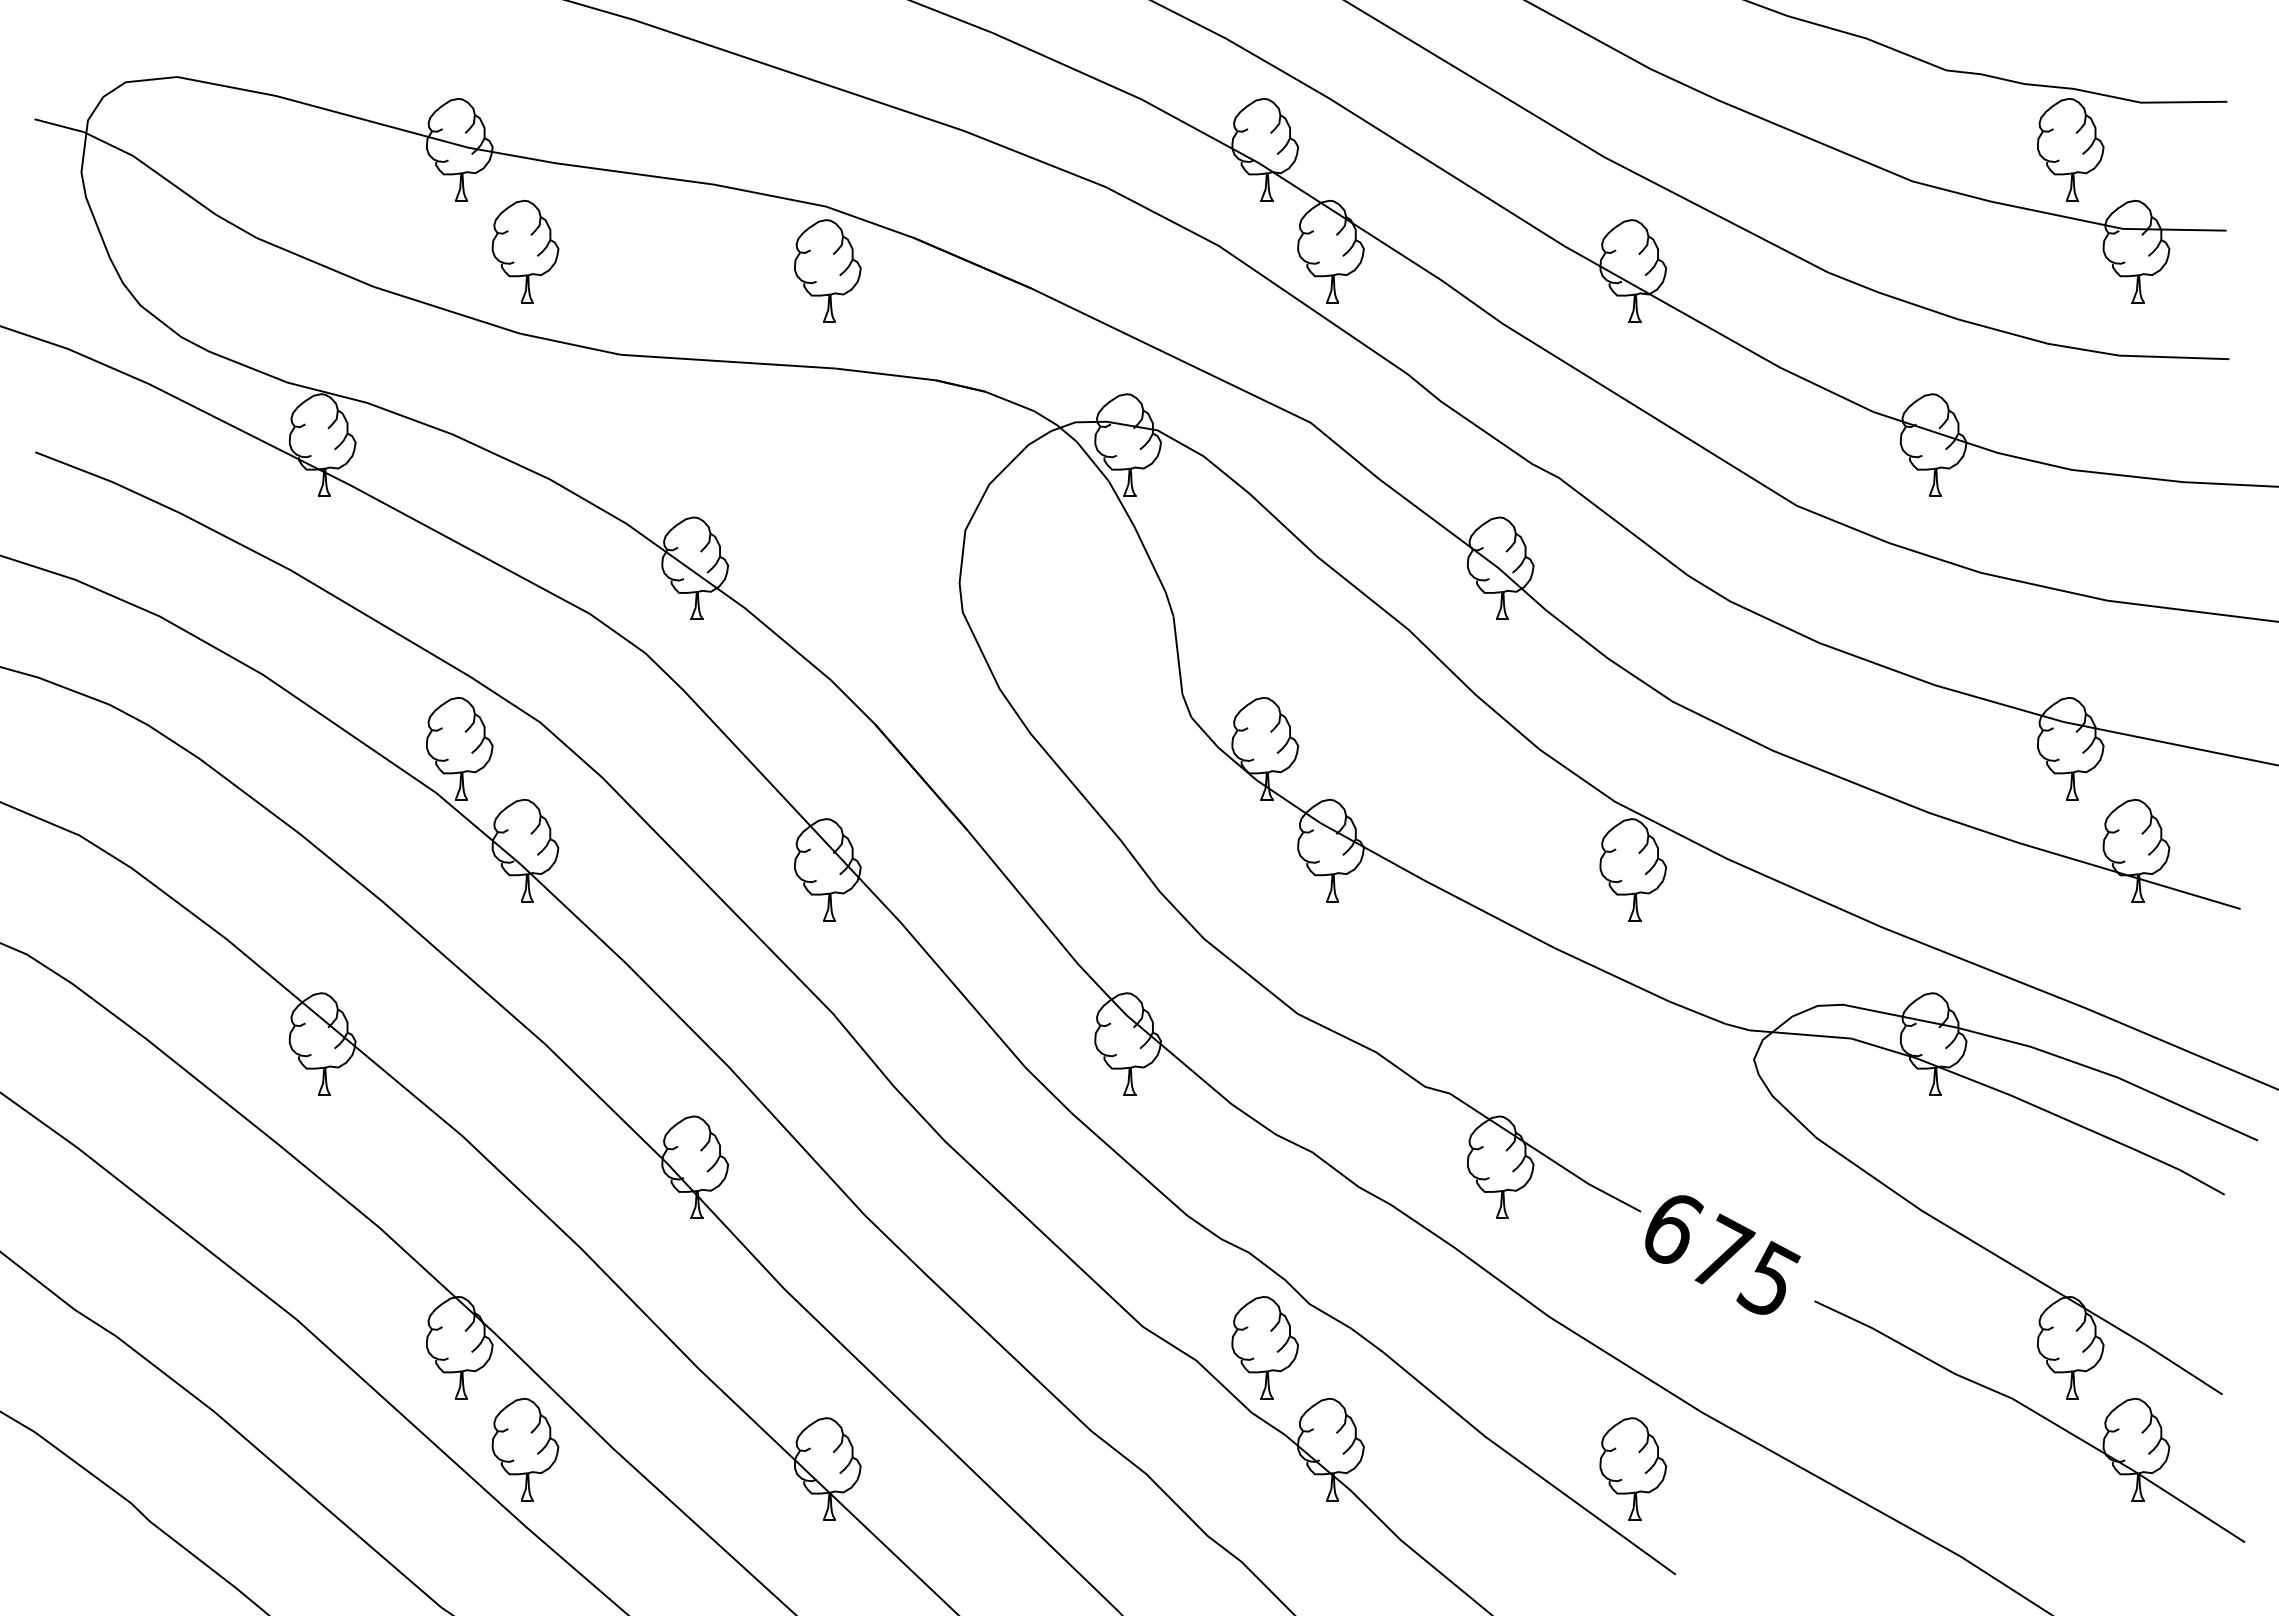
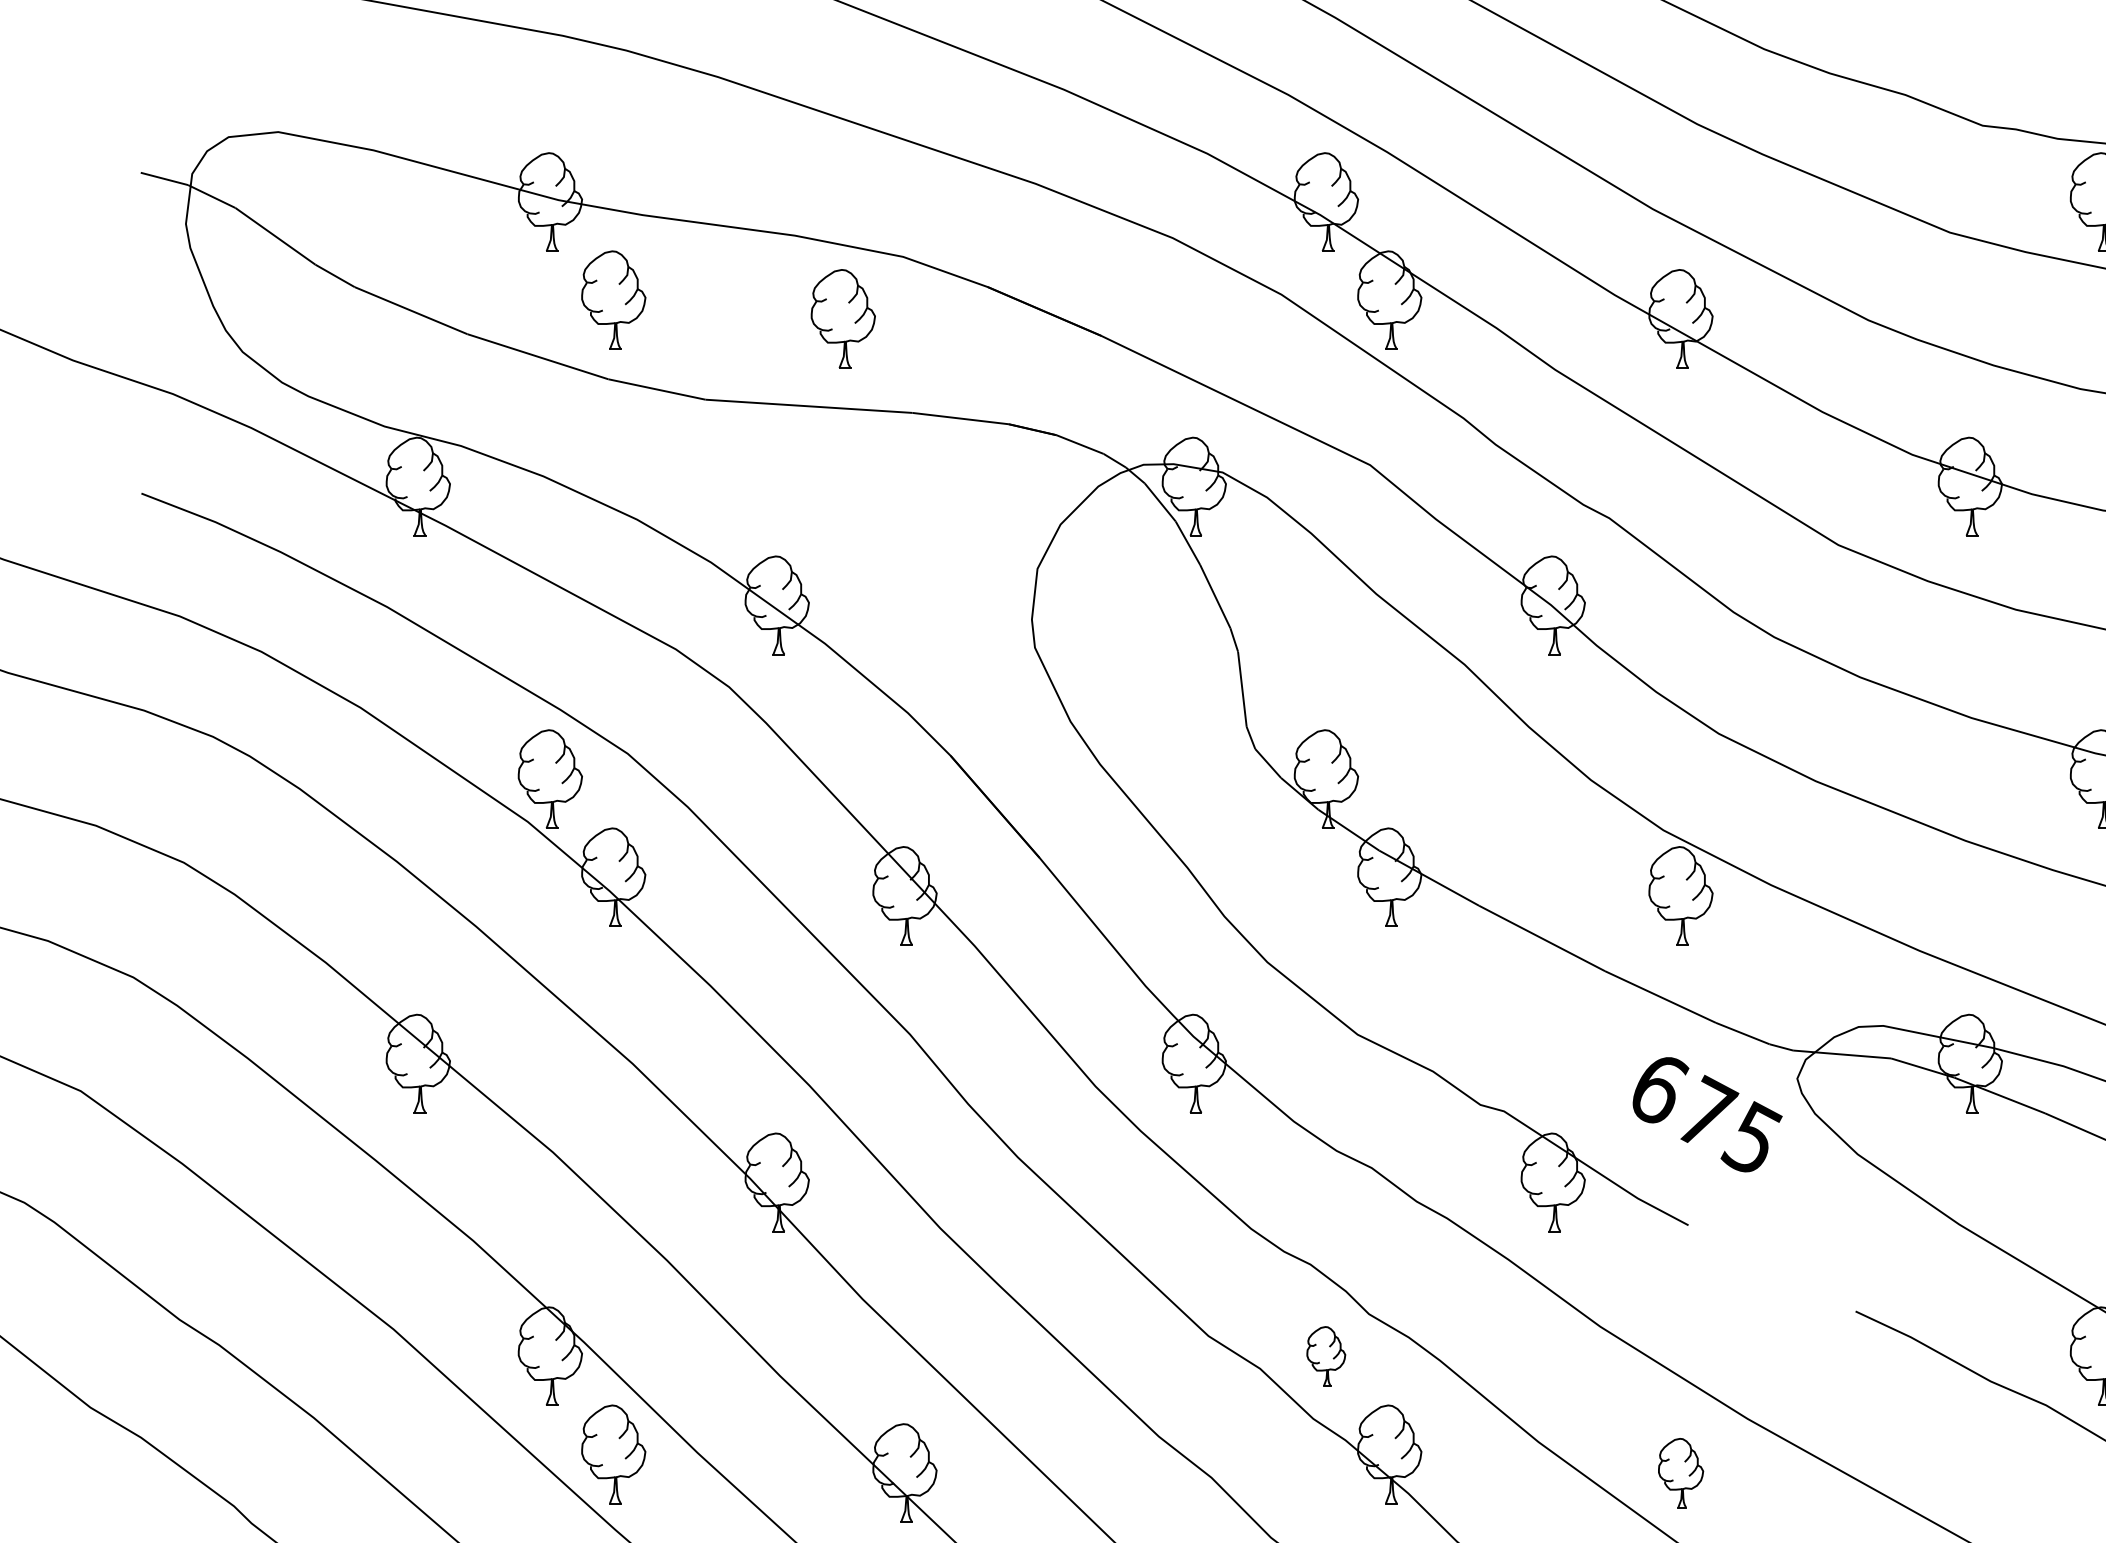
part: (827, 270) -> (843, 318), moved
text: (1722, 1254) -> (1707, 1114), moved
part: (1264, 1347) -> (1325, 1356), size x0.6
part: (1633, 1468) -> (1681, 1472), size x0.7

